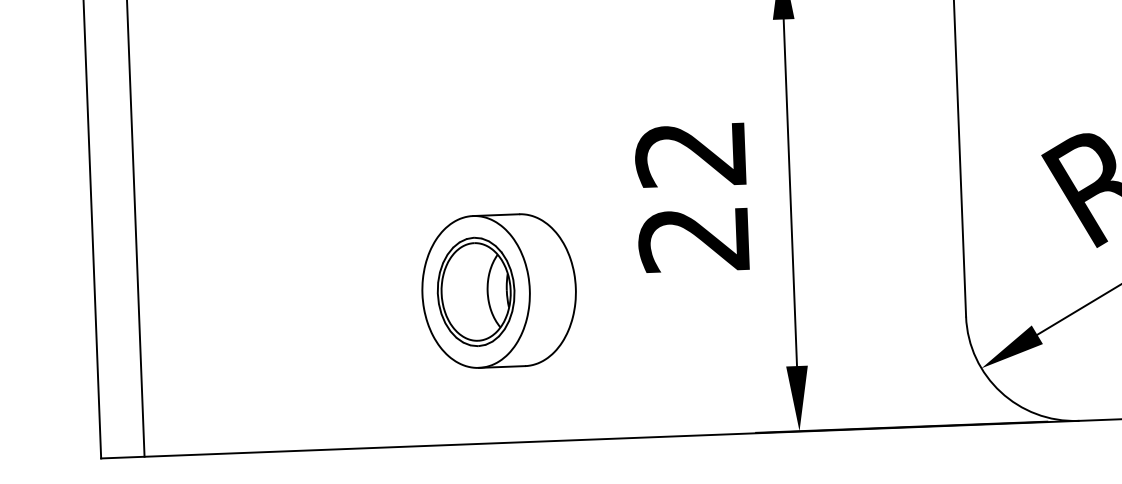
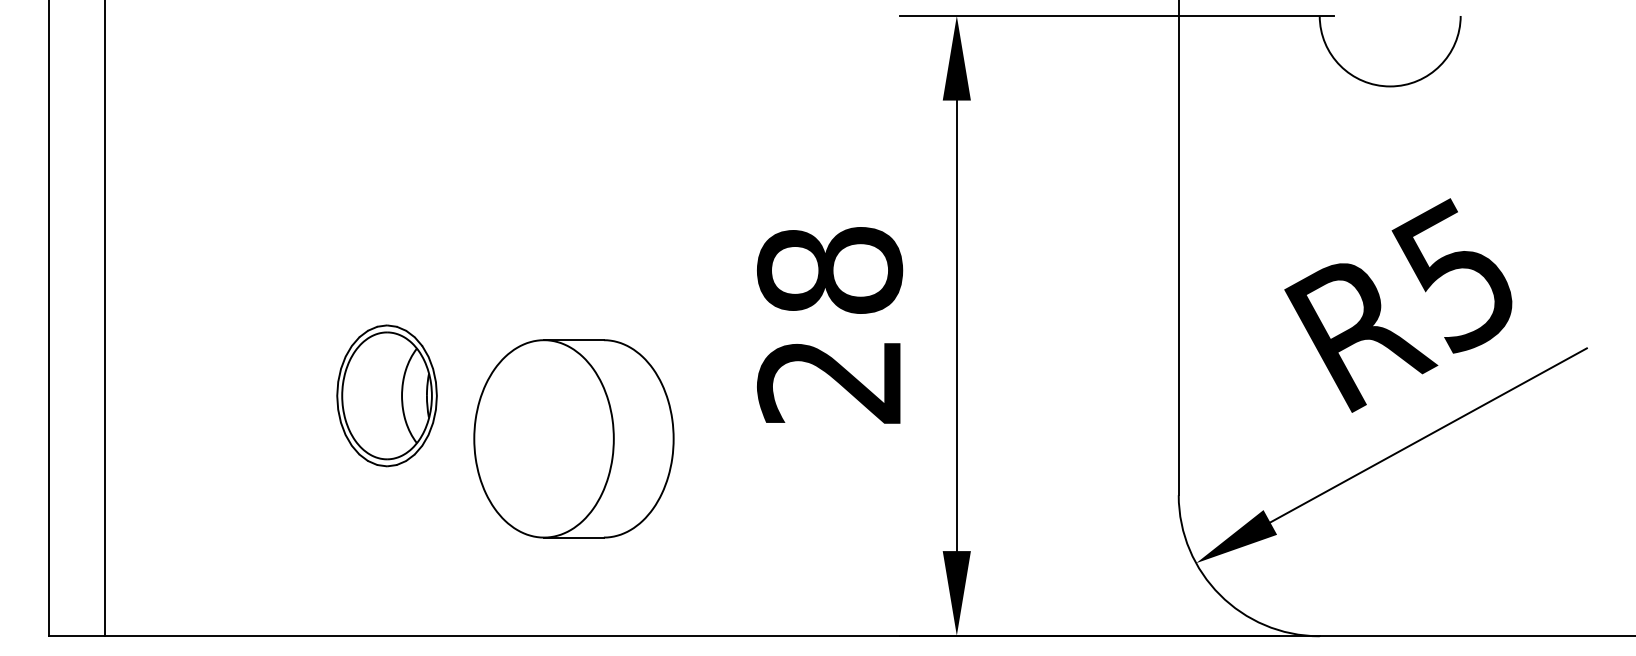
text: (691, 153) -> (830, 270), 22 -> 28
part: (475, 291) -> (386, 395), moved

